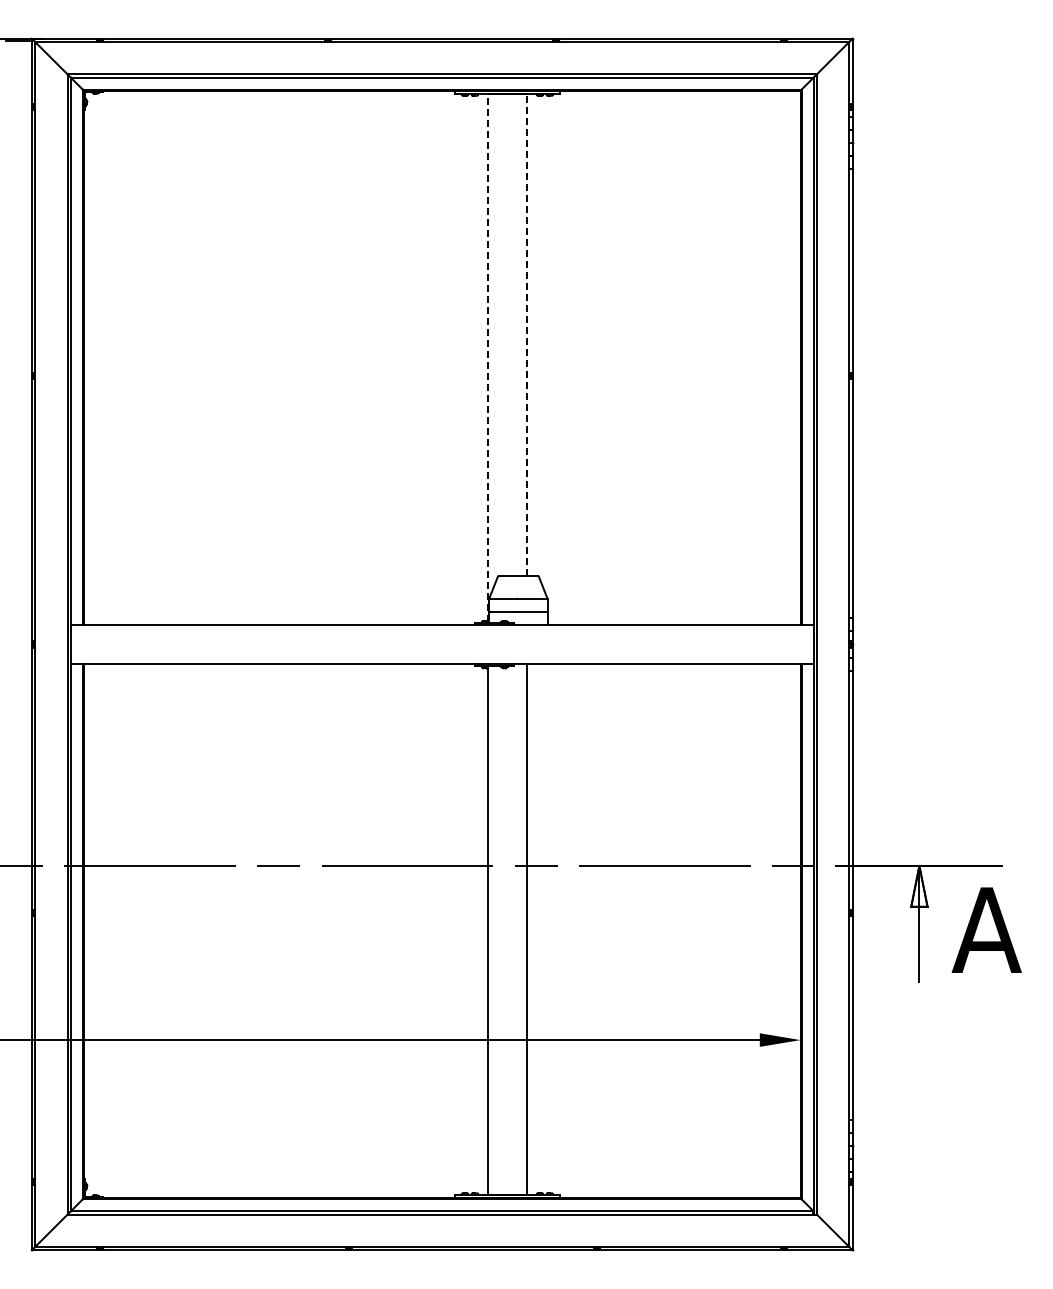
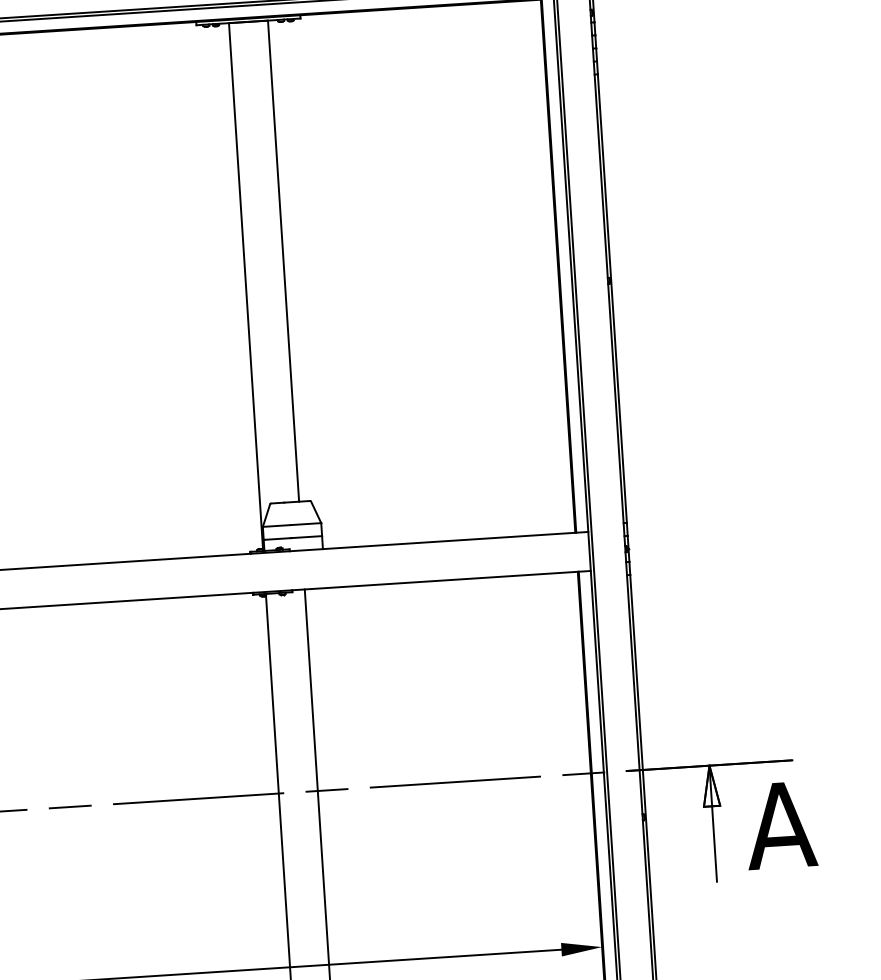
line: (526, 334) -> (283, 260), dashed -> solid
line: (487, 357) -> (245, 286), dashed -> solid

